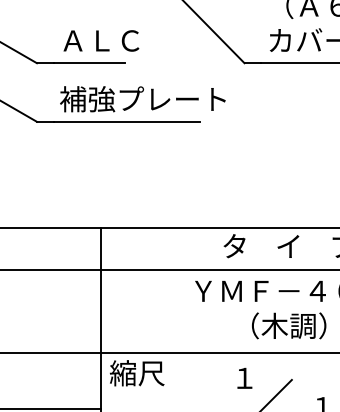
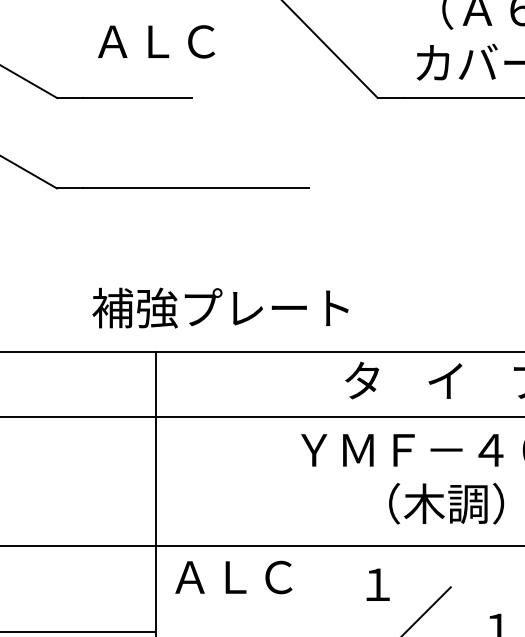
text: (101, 40) -> (156, 41), moved
text: (142, 99) -> (220, 308), moved
text: (149, 373) -> (230, 577), 縮尺 -> ＡＬＣ

